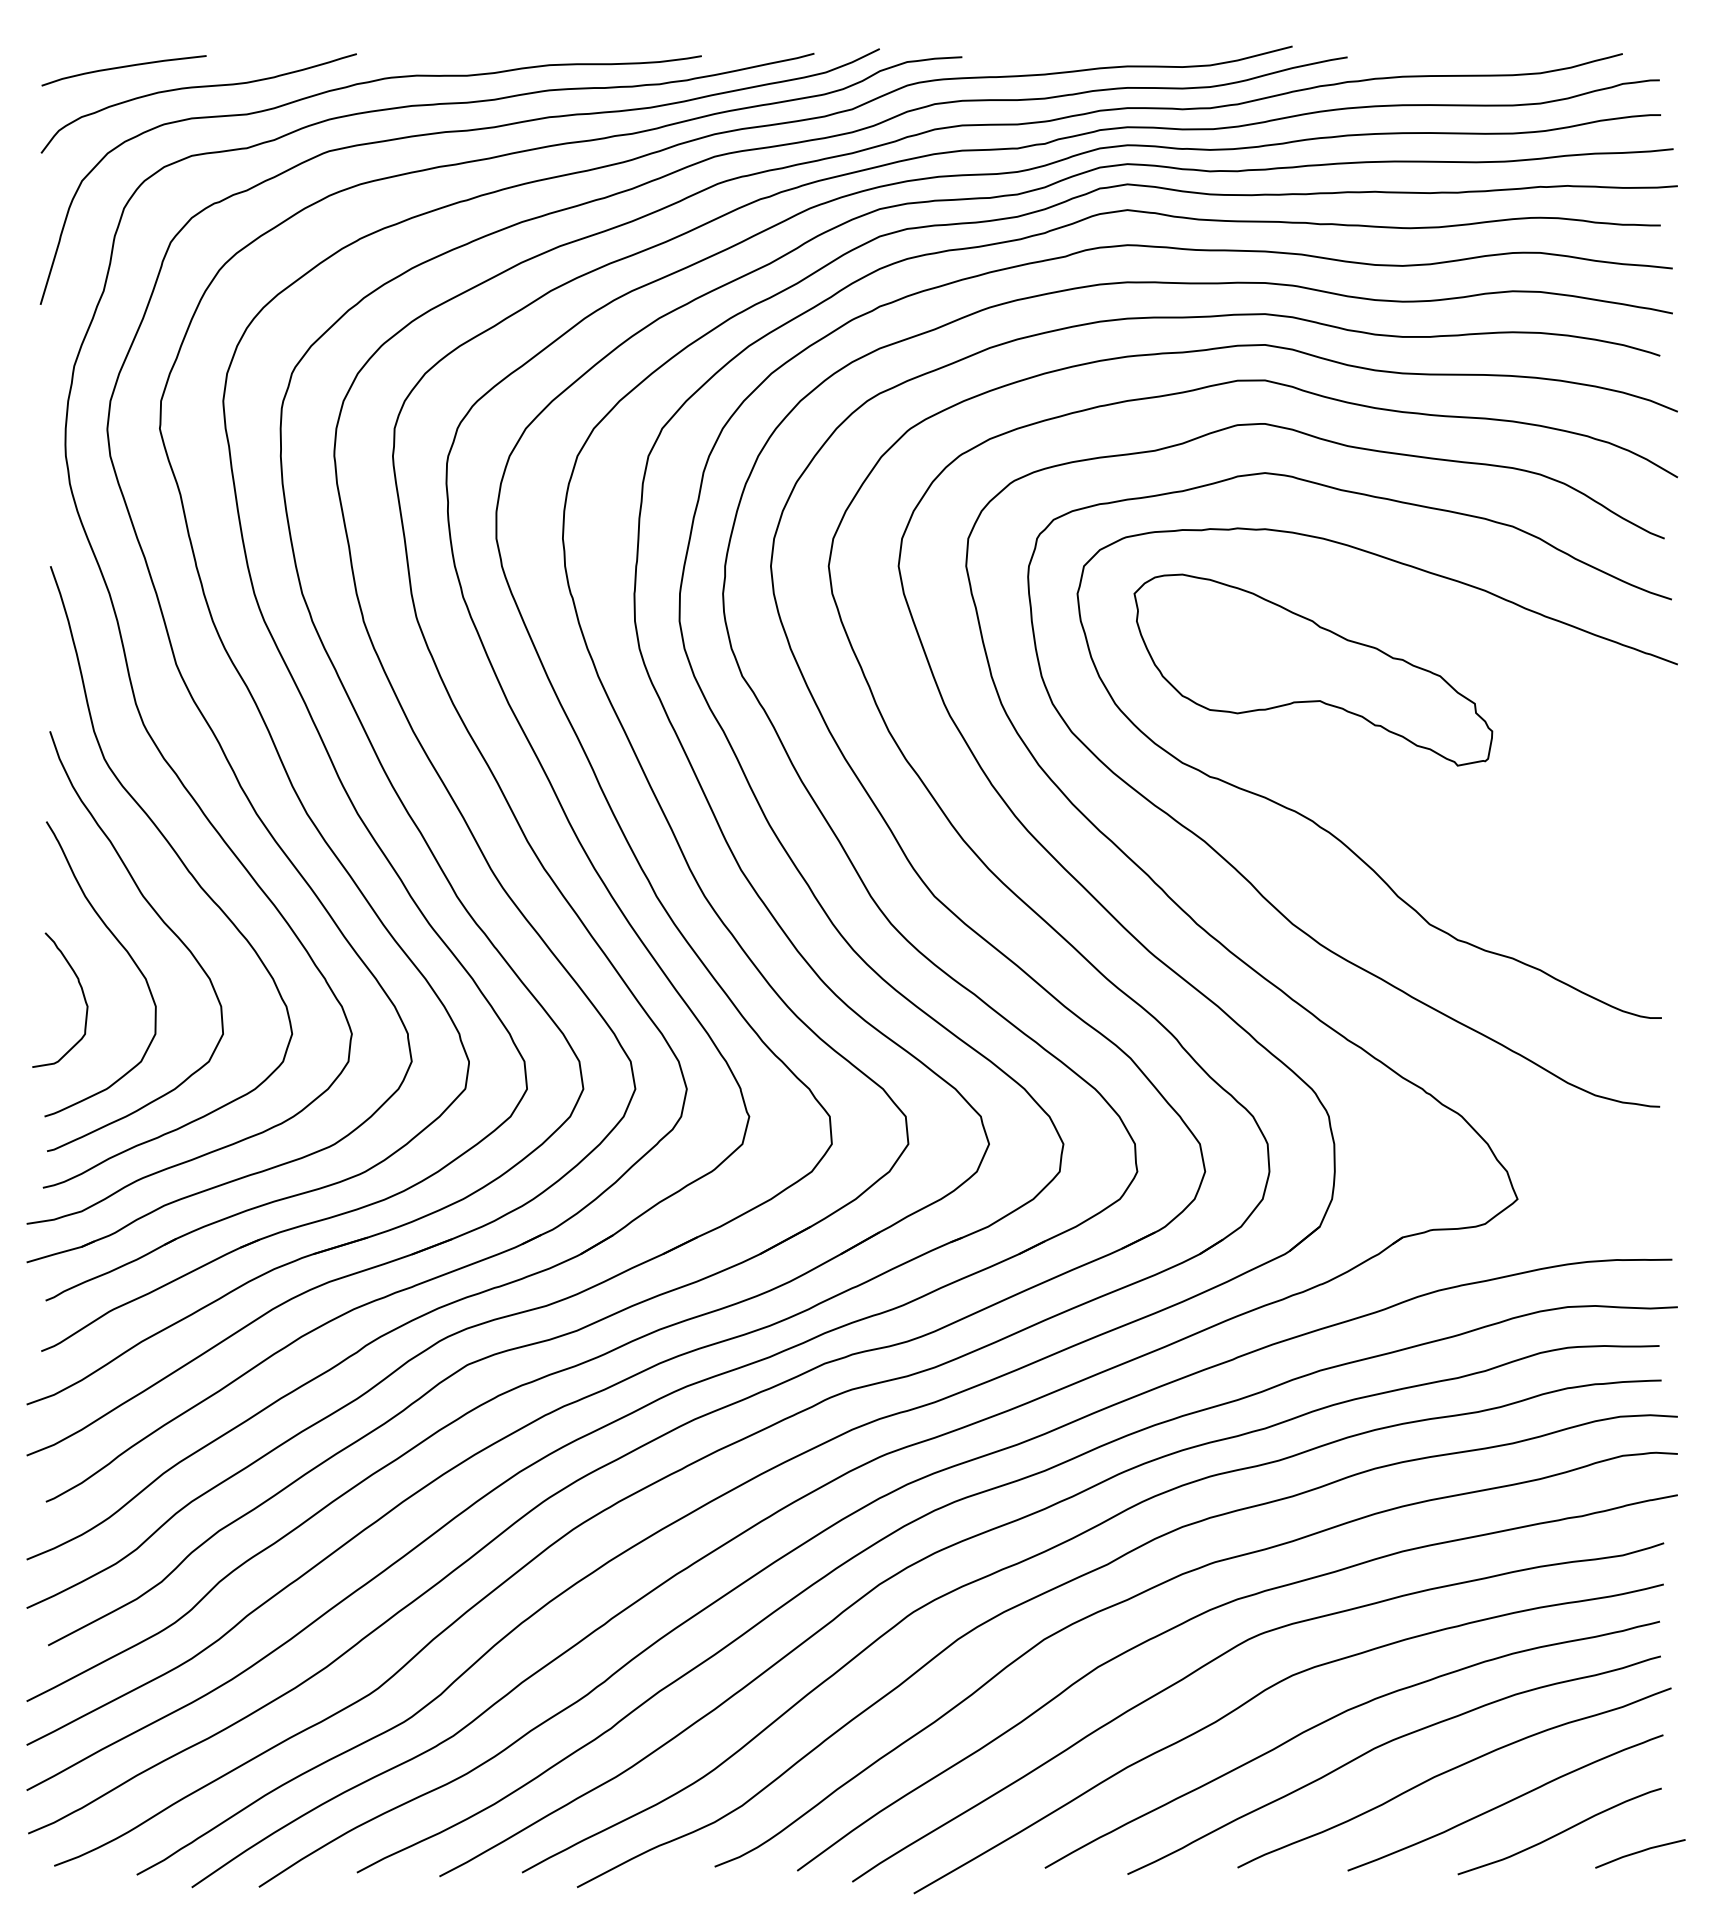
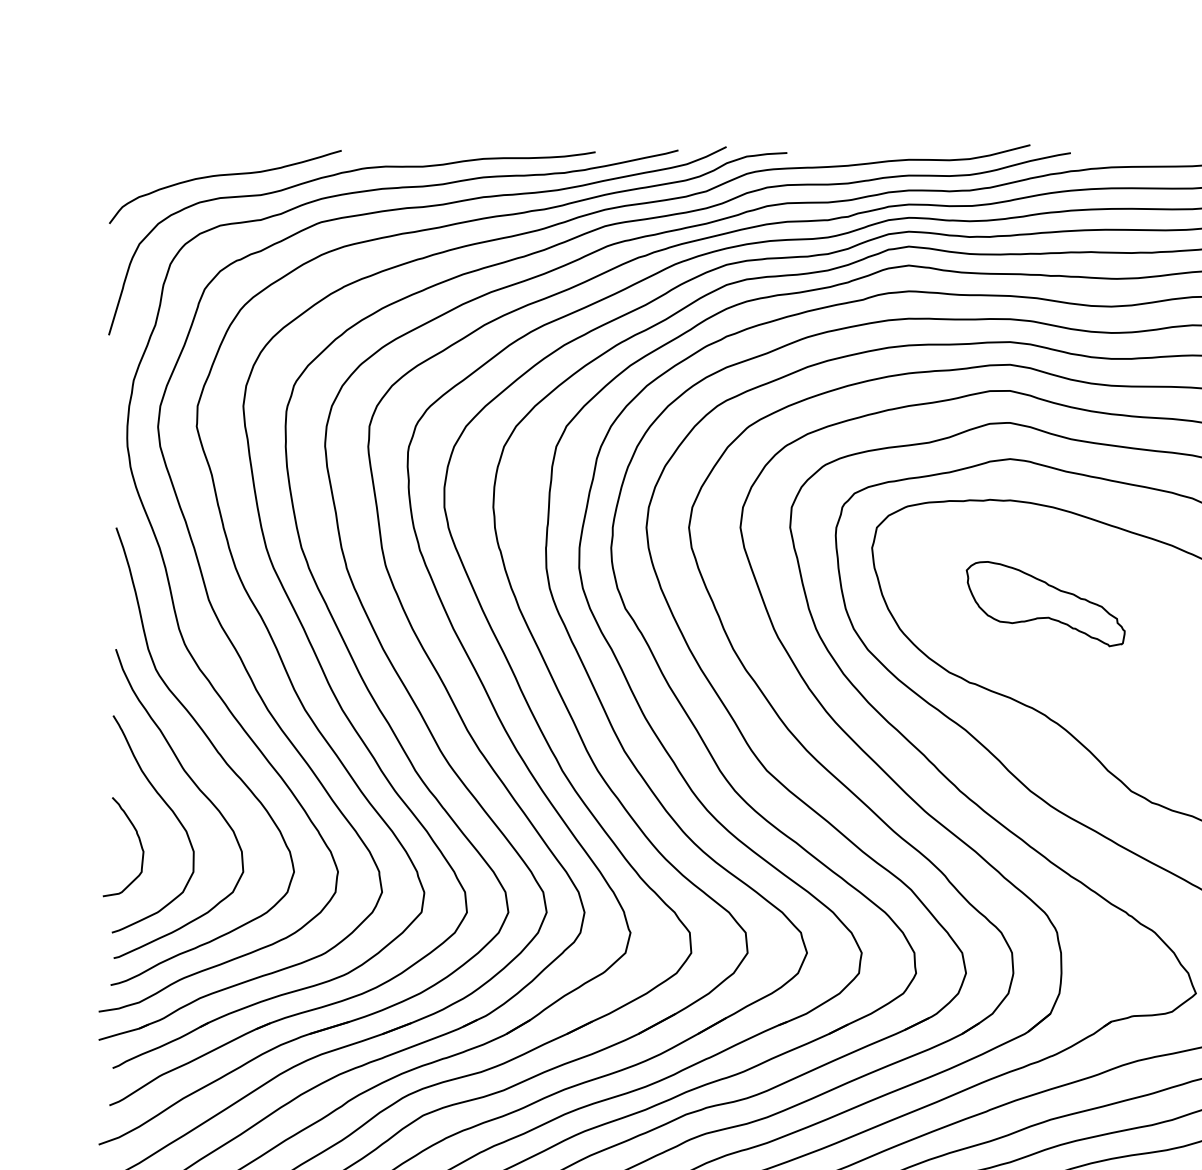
curve: (121, 68) -> (168, 161), removed
part: (1313, 669) -> (1045, 603), size x0.6

